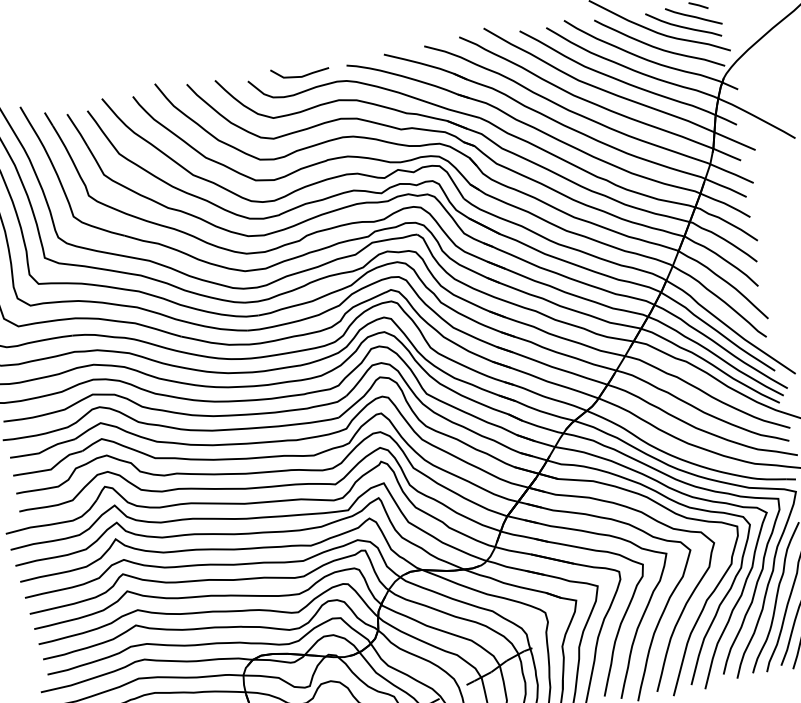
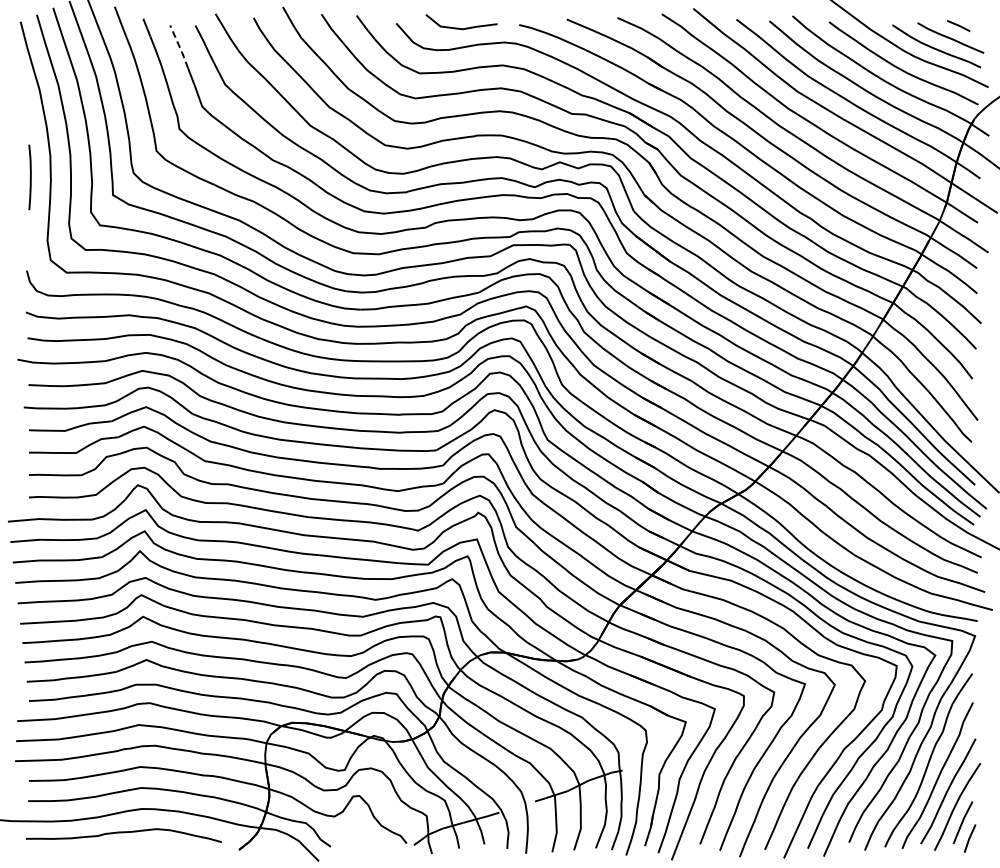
line: (77, 129) -> (179, 46), solid -> dashed

